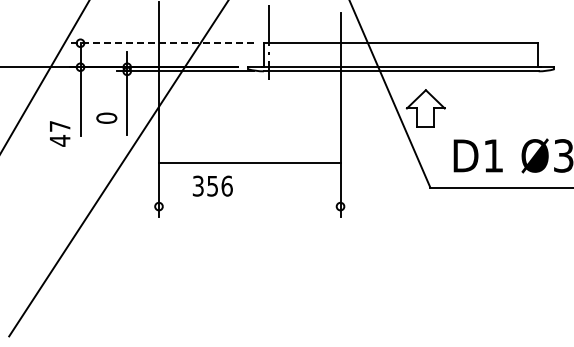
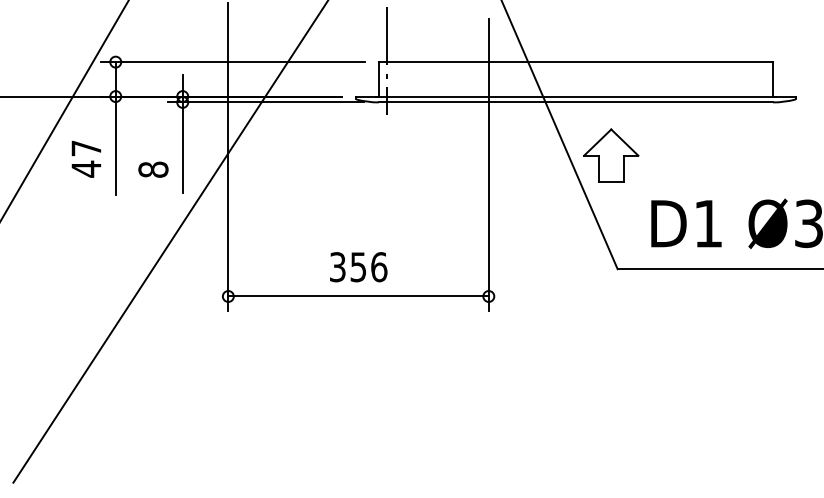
line: (162, 43) -> (233, 62), dashed -> solid
text: (106, 117) -> (153, 168), 0 -> 8
text: (60, 133) -> (87, 158), moved
line: (249, 162) -> (358, 296), moved
text: (212, 185) -> (358, 266), moved

